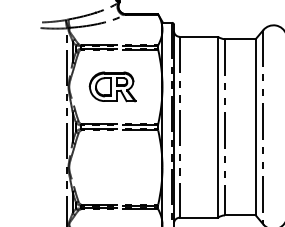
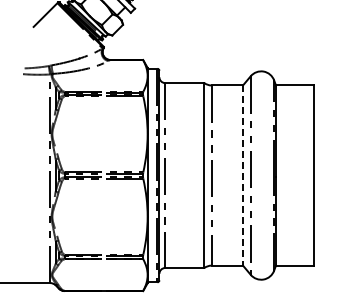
part: (112, 86) -> (96, 133), removed
line: (256, 128) -> (243, 176), solid -> dashed

